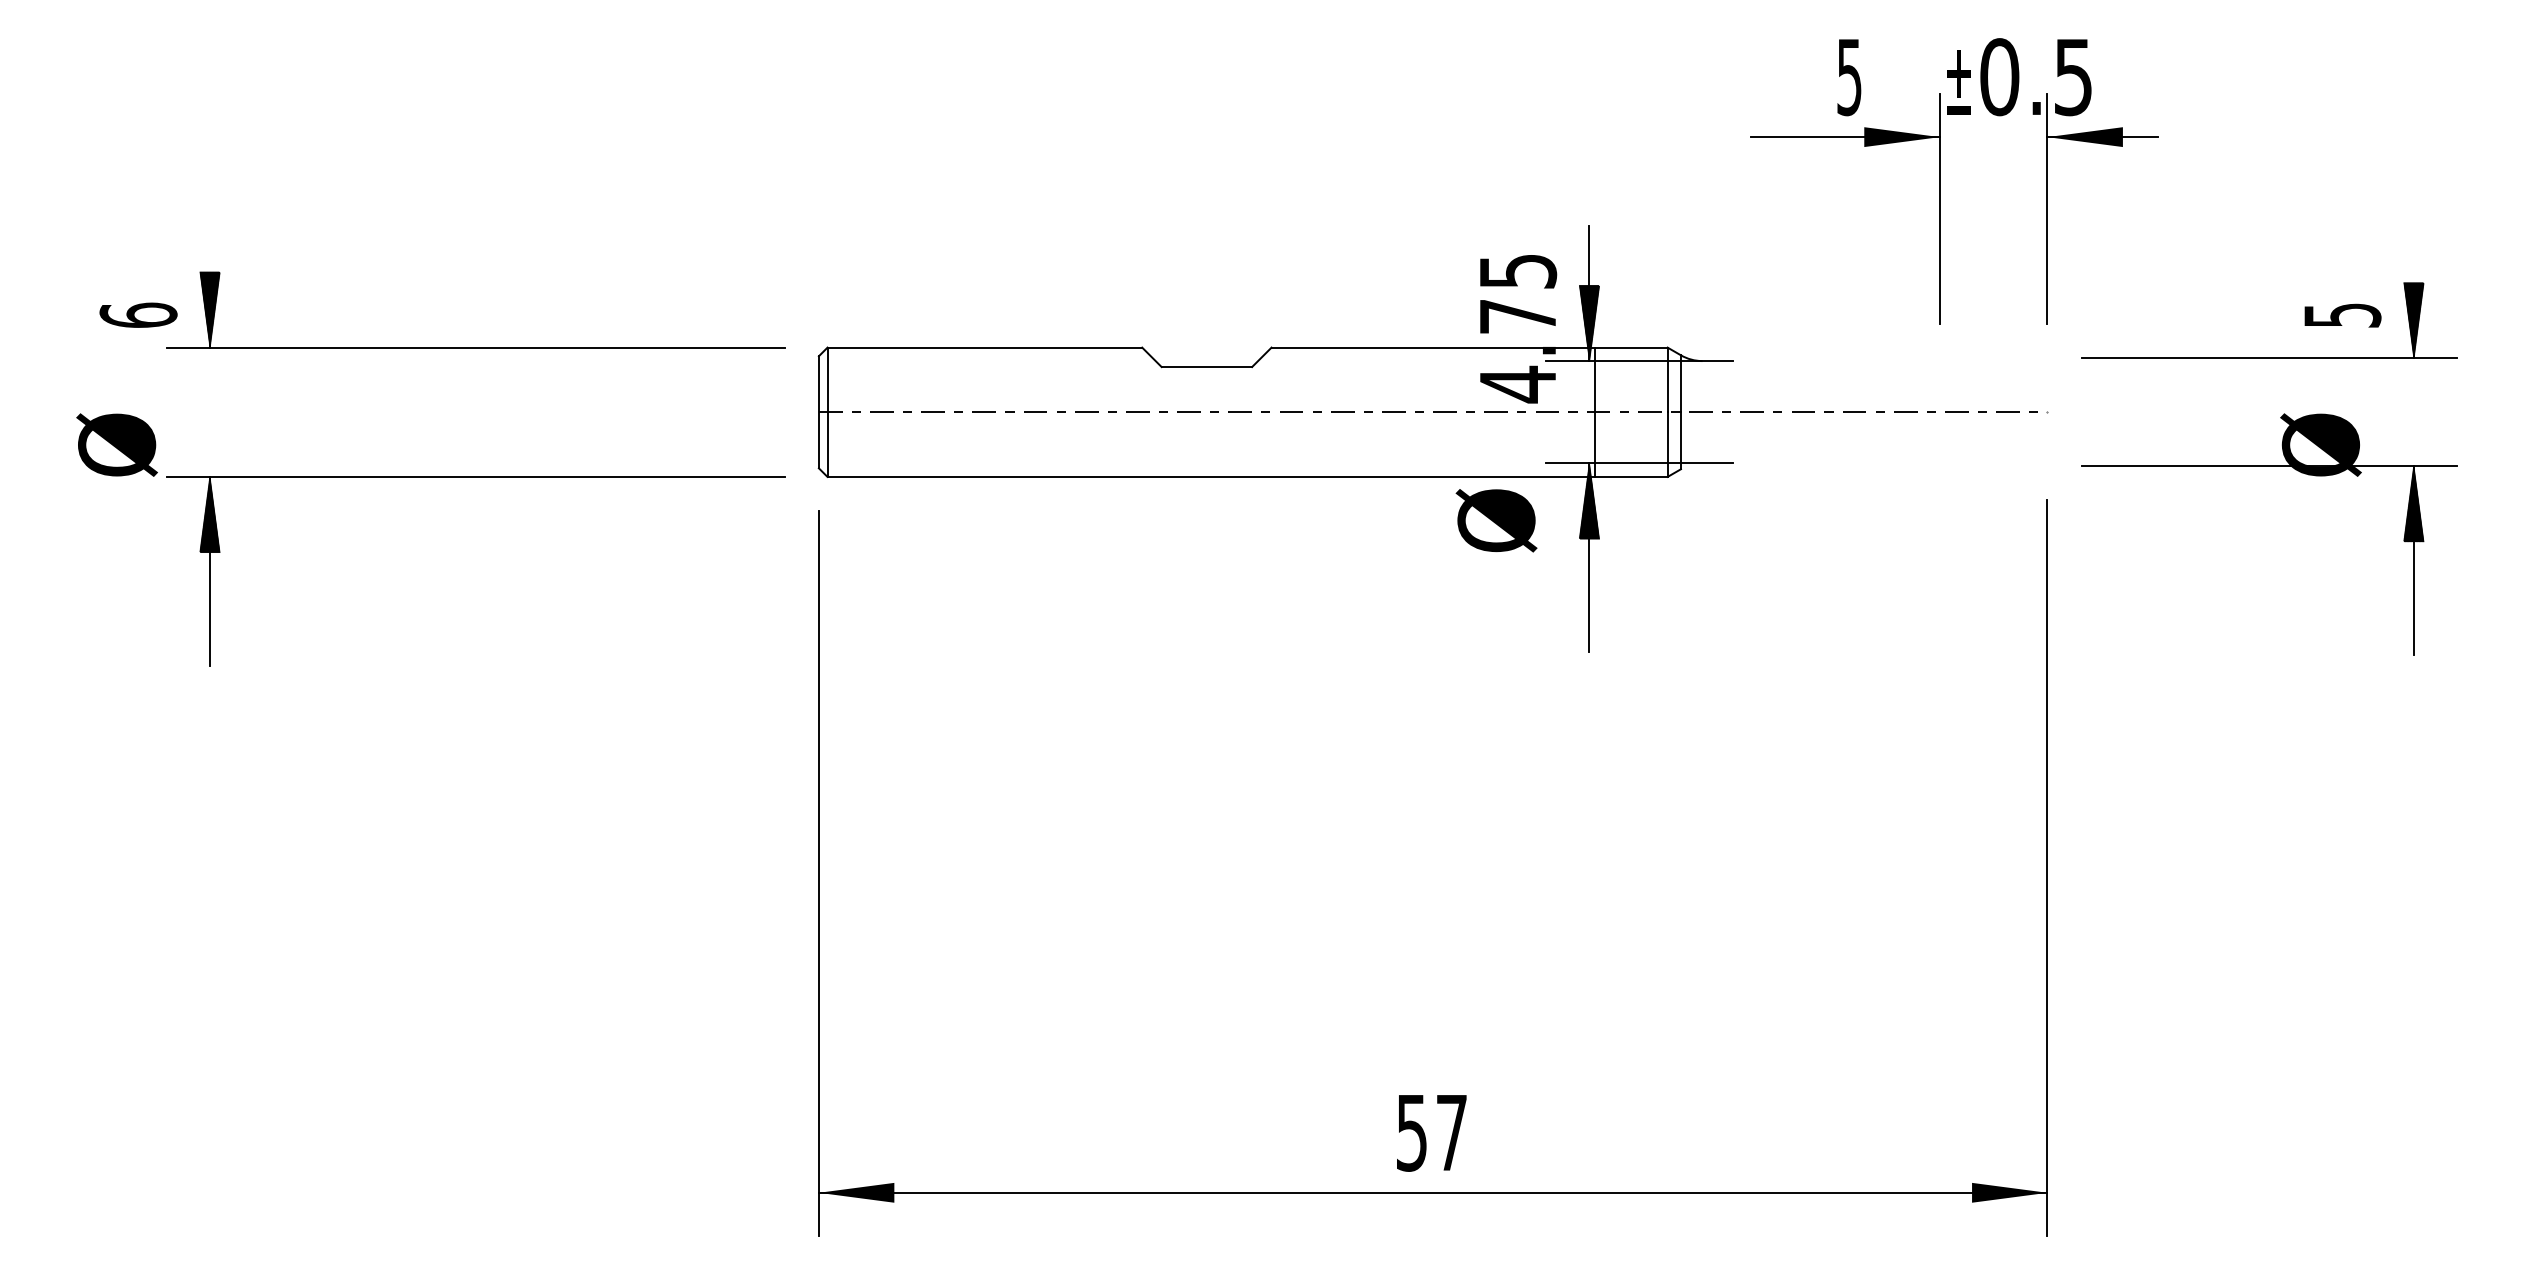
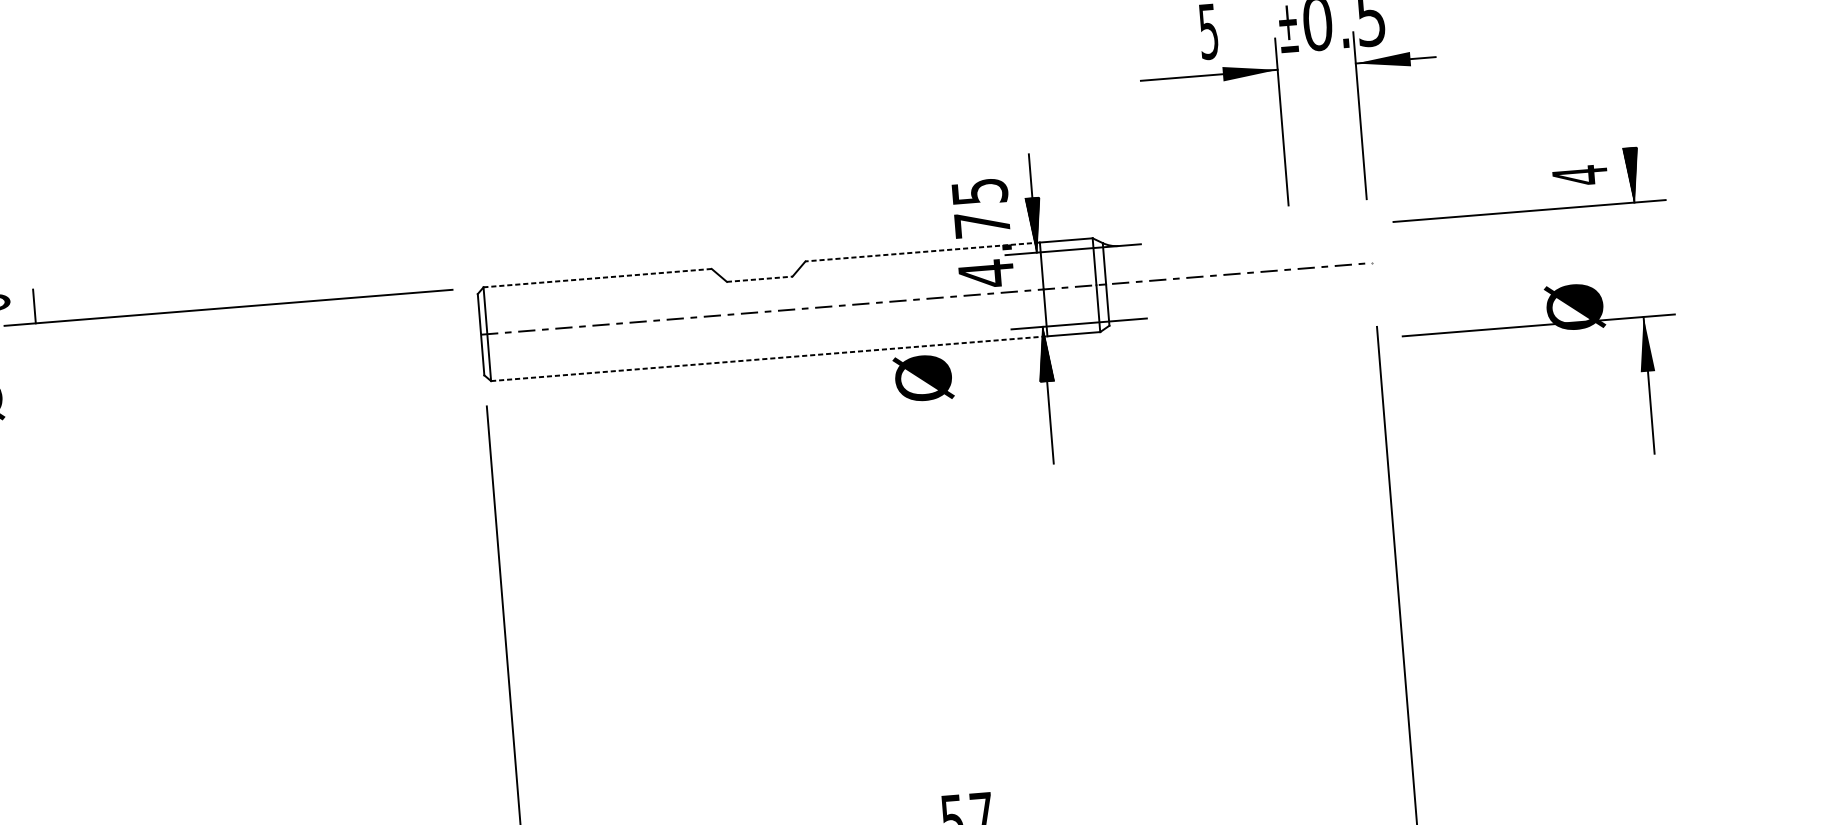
hatch: (209, 309) -> (33, 295), removed
text: (2342, 315) -> (1580, 175), 5 -> 4
line: (984, 347) -> (597, 278), solid -> dashed
line: (1433, 347) -> (922, 251), solid -> dashed
line: (1207, 367) -> (760, 279), solid -> dashed
part: (2269, 466) -> (1538, 325), moved
line: (1211, 476) -> (769, 358), solid -> dashed
part: (475, 477) -> (235, 402), removed
text: (1496, 520) -> (923, 378), moved

